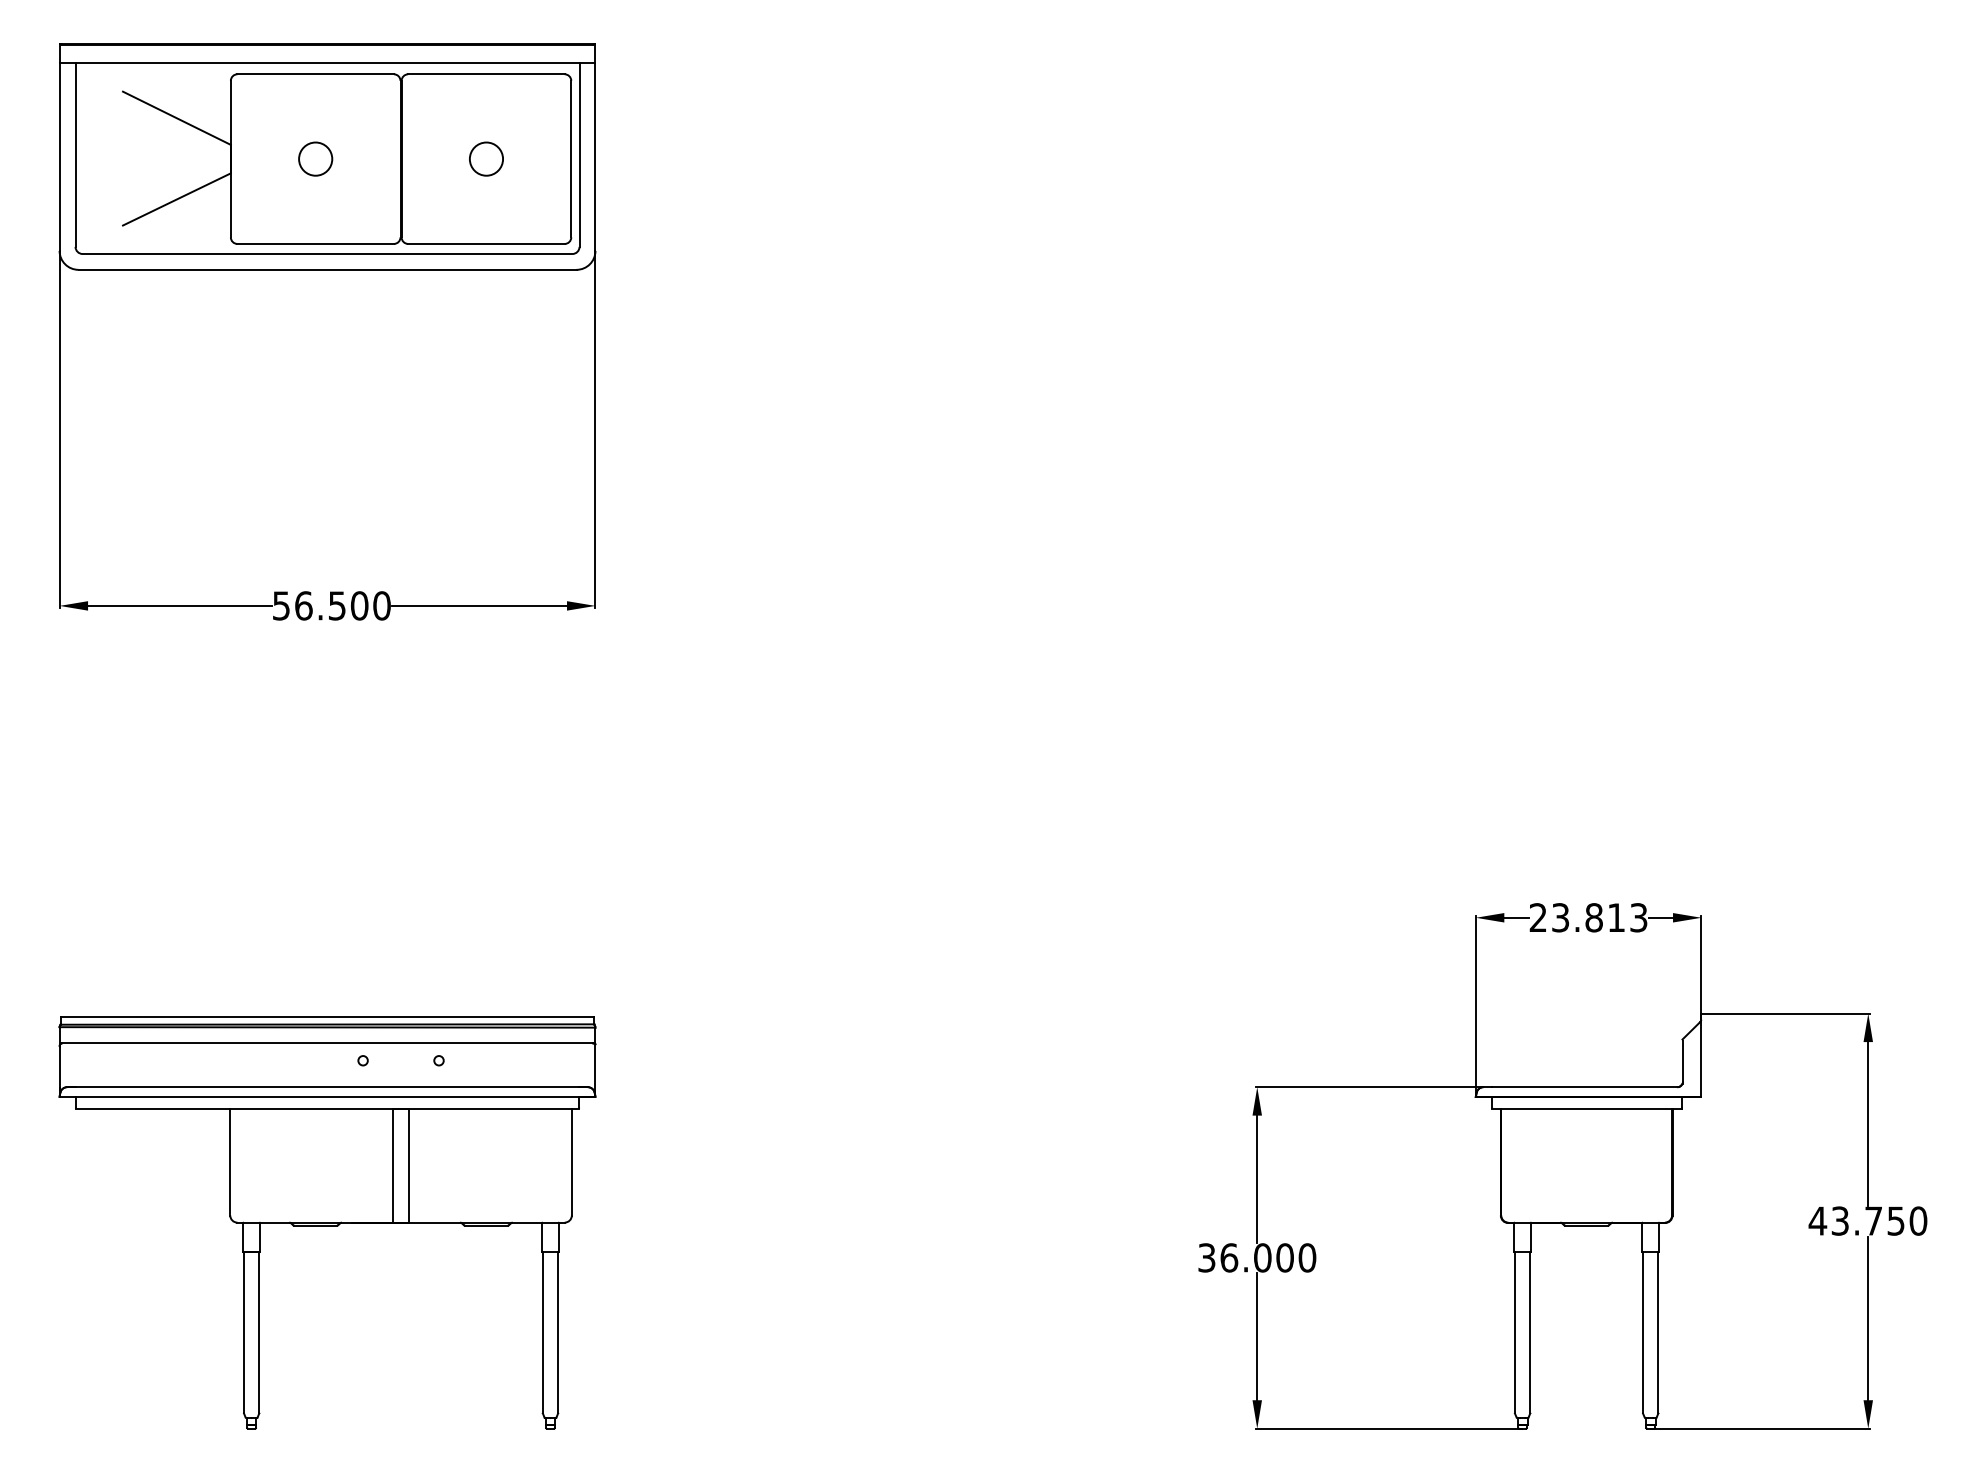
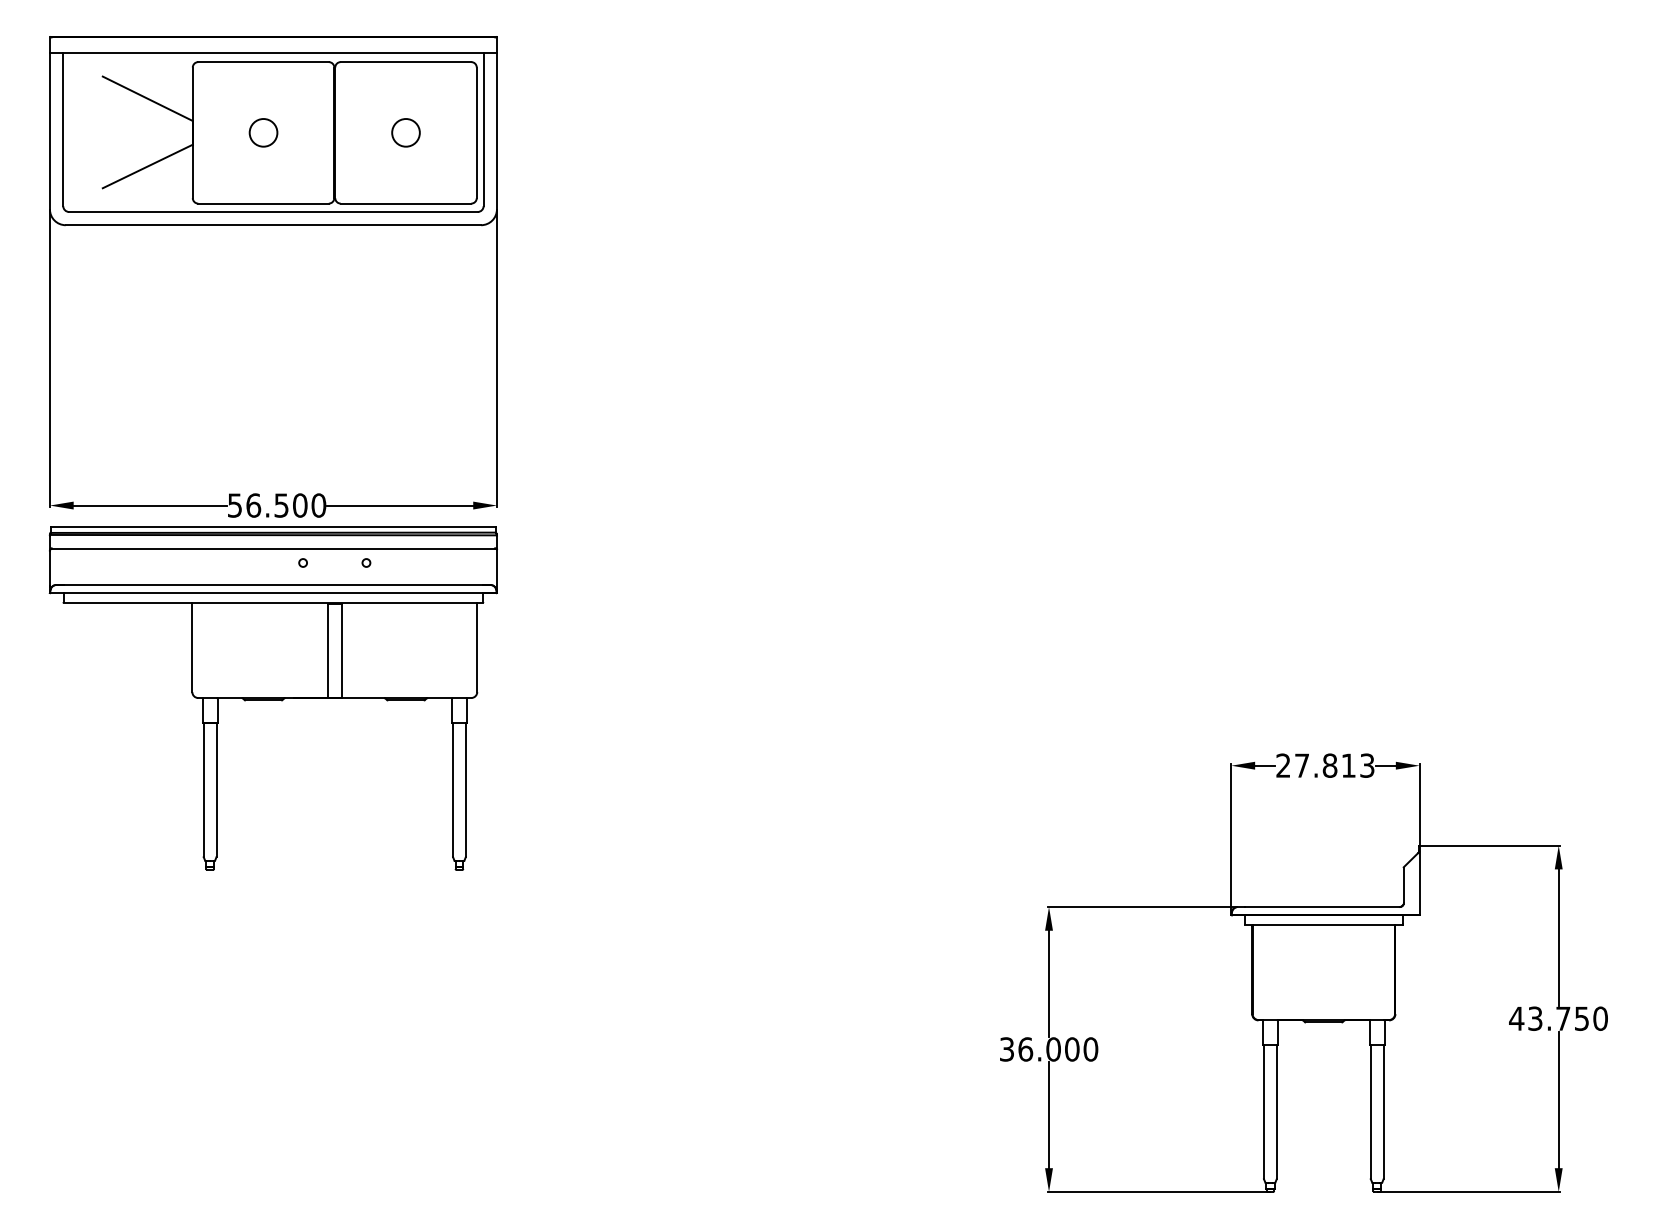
text: (1560, 917) -> (1301, 765), 23.813 -> 27.813
part: (327, 1222) -> (273, 697), moved

